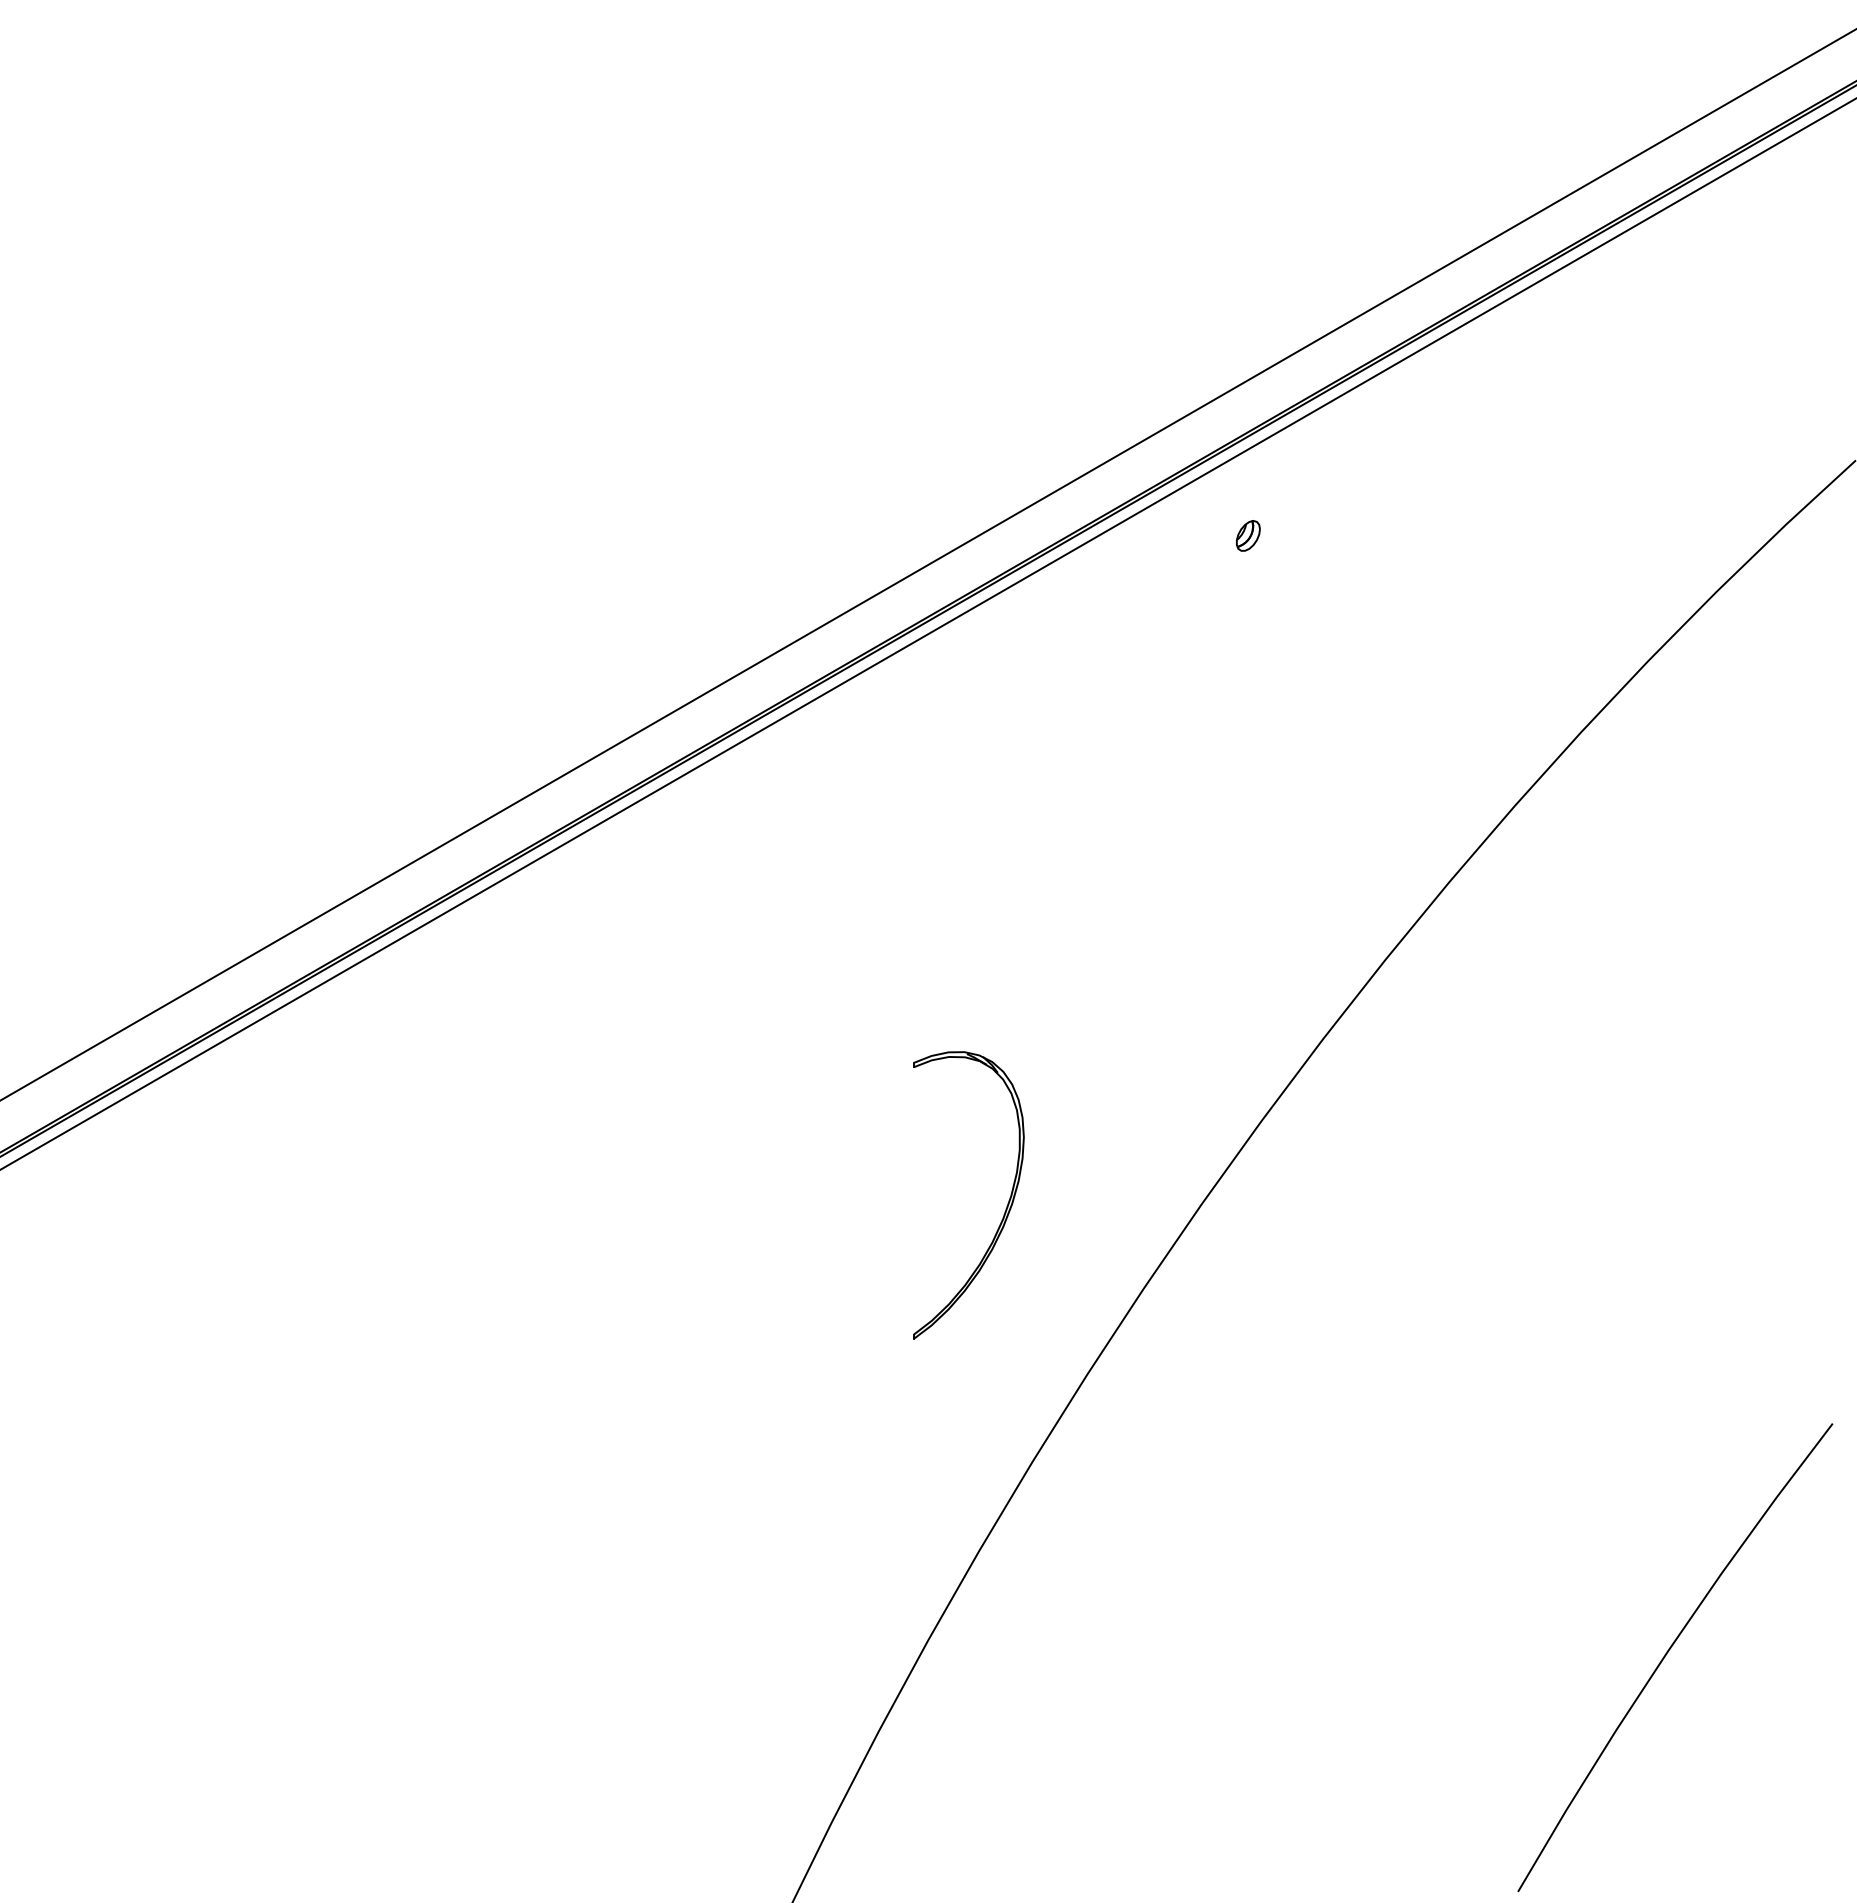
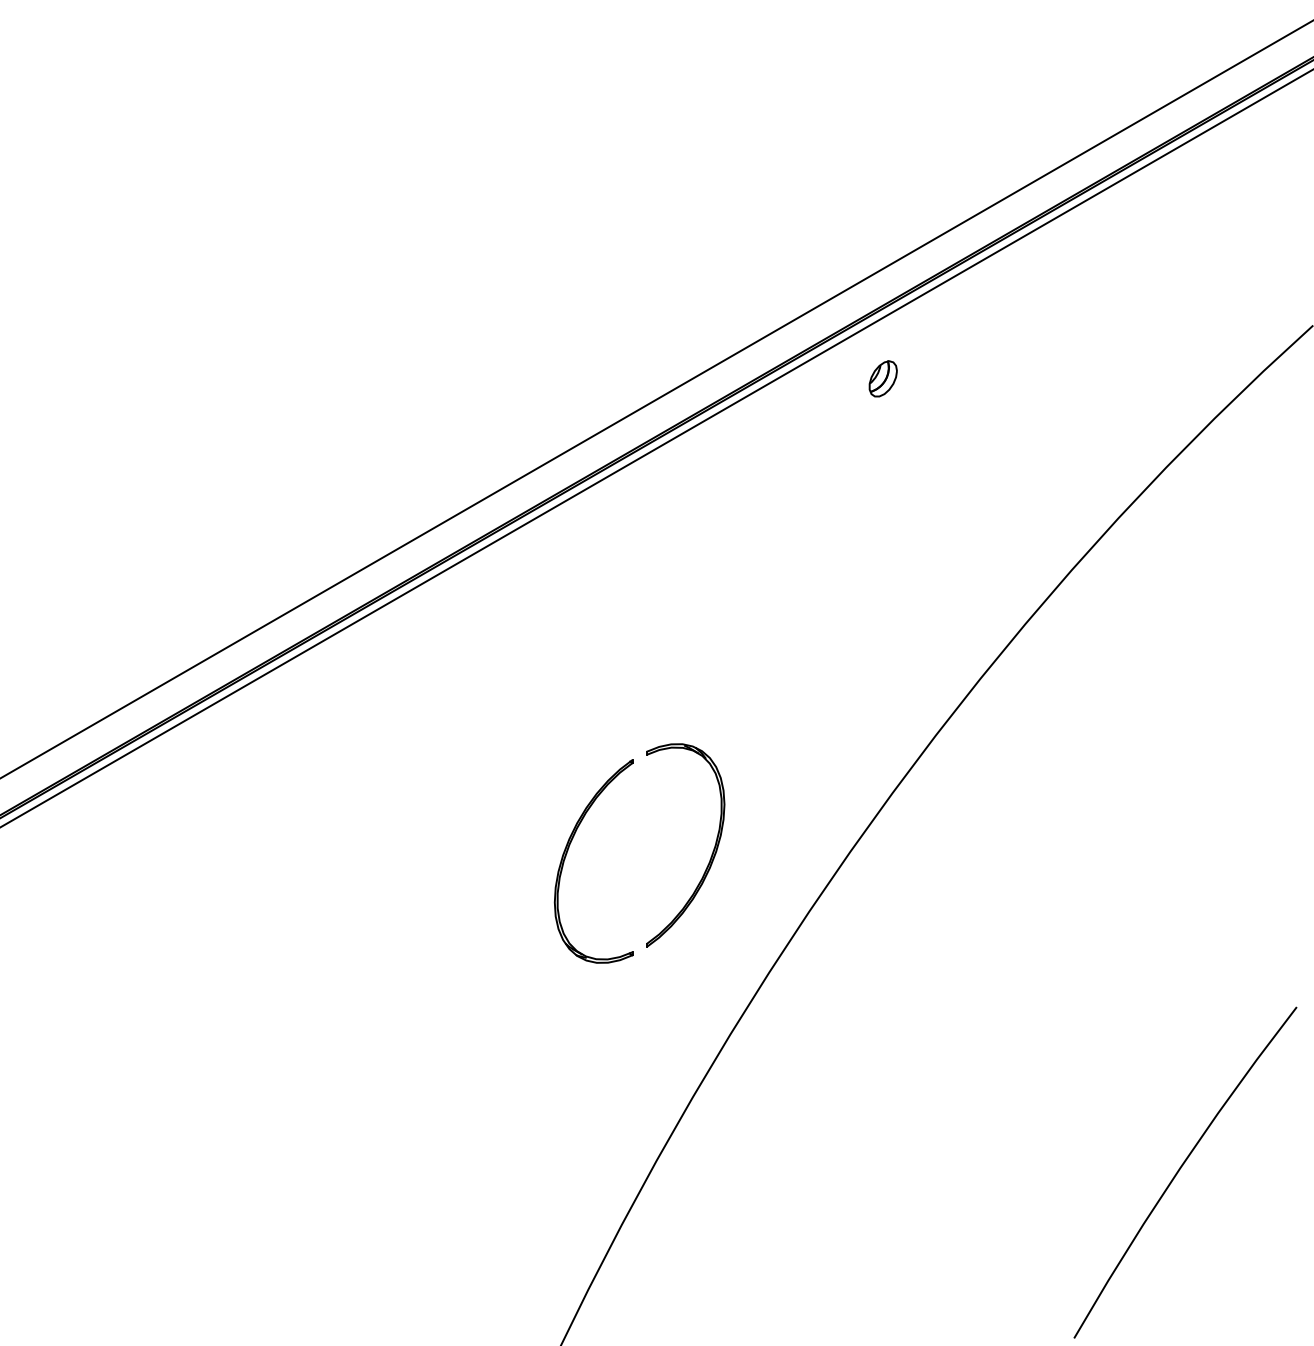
part: (1248, 535) -> (883, 378), size x1.67
part: (802, 1204) -> (567, 852), added

